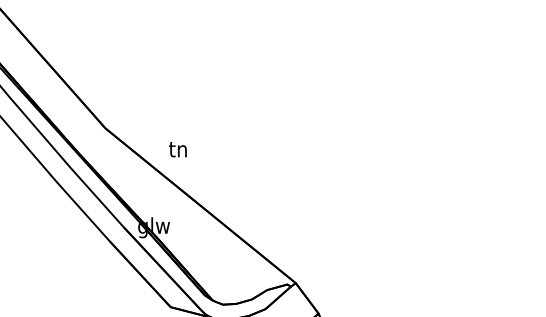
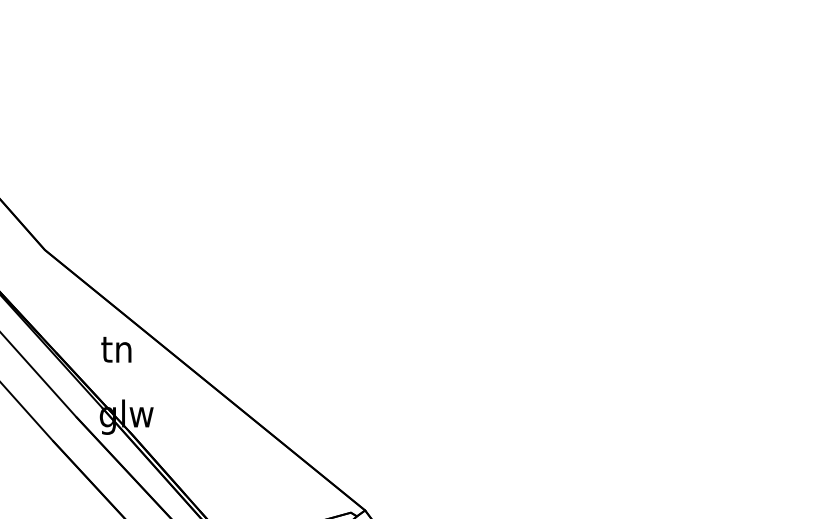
text: (177, 149) -> (115, 349), moved

